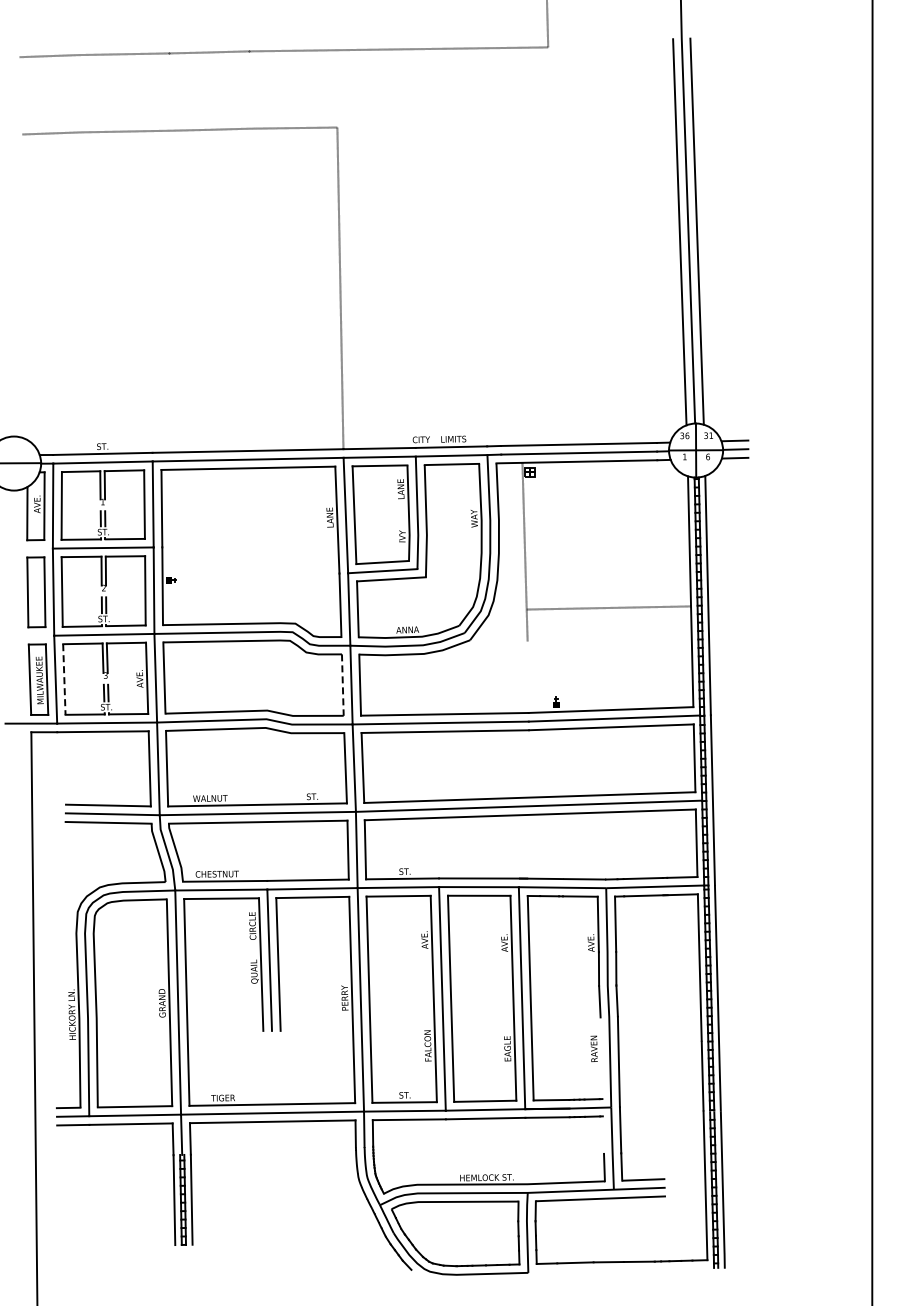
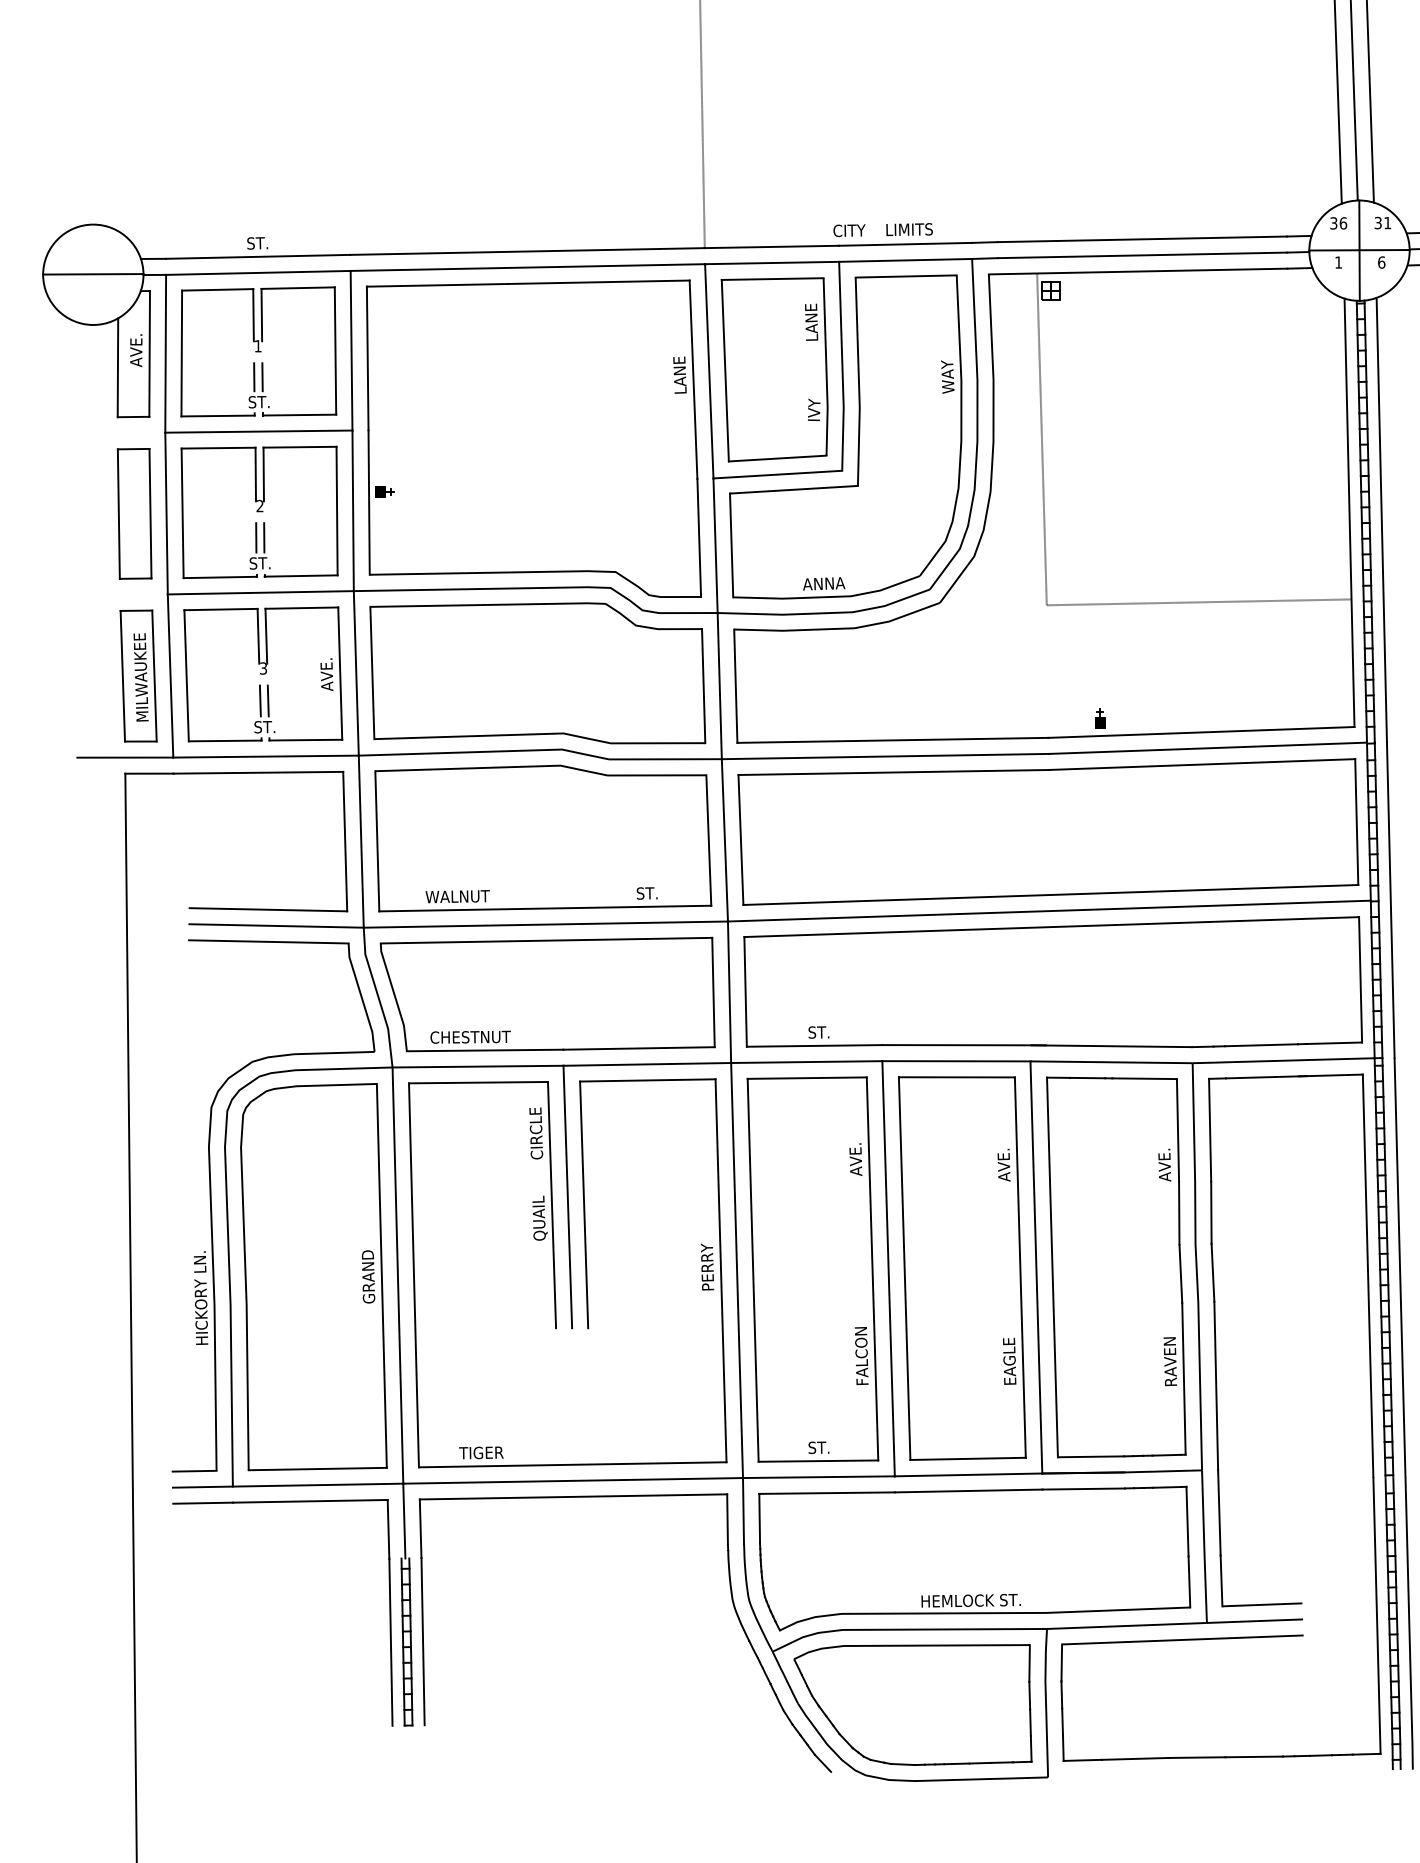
line: (608, 607) -> (1198, 601), moved
line: (64, 680) -> (186, 677), dashed -> solid
line: (342, 685) -> (703, 686), dashed -> solid
line: (601, 1058) -> (1183, 1379), added
line: (603, 1134) -> (1187, 1520), added

